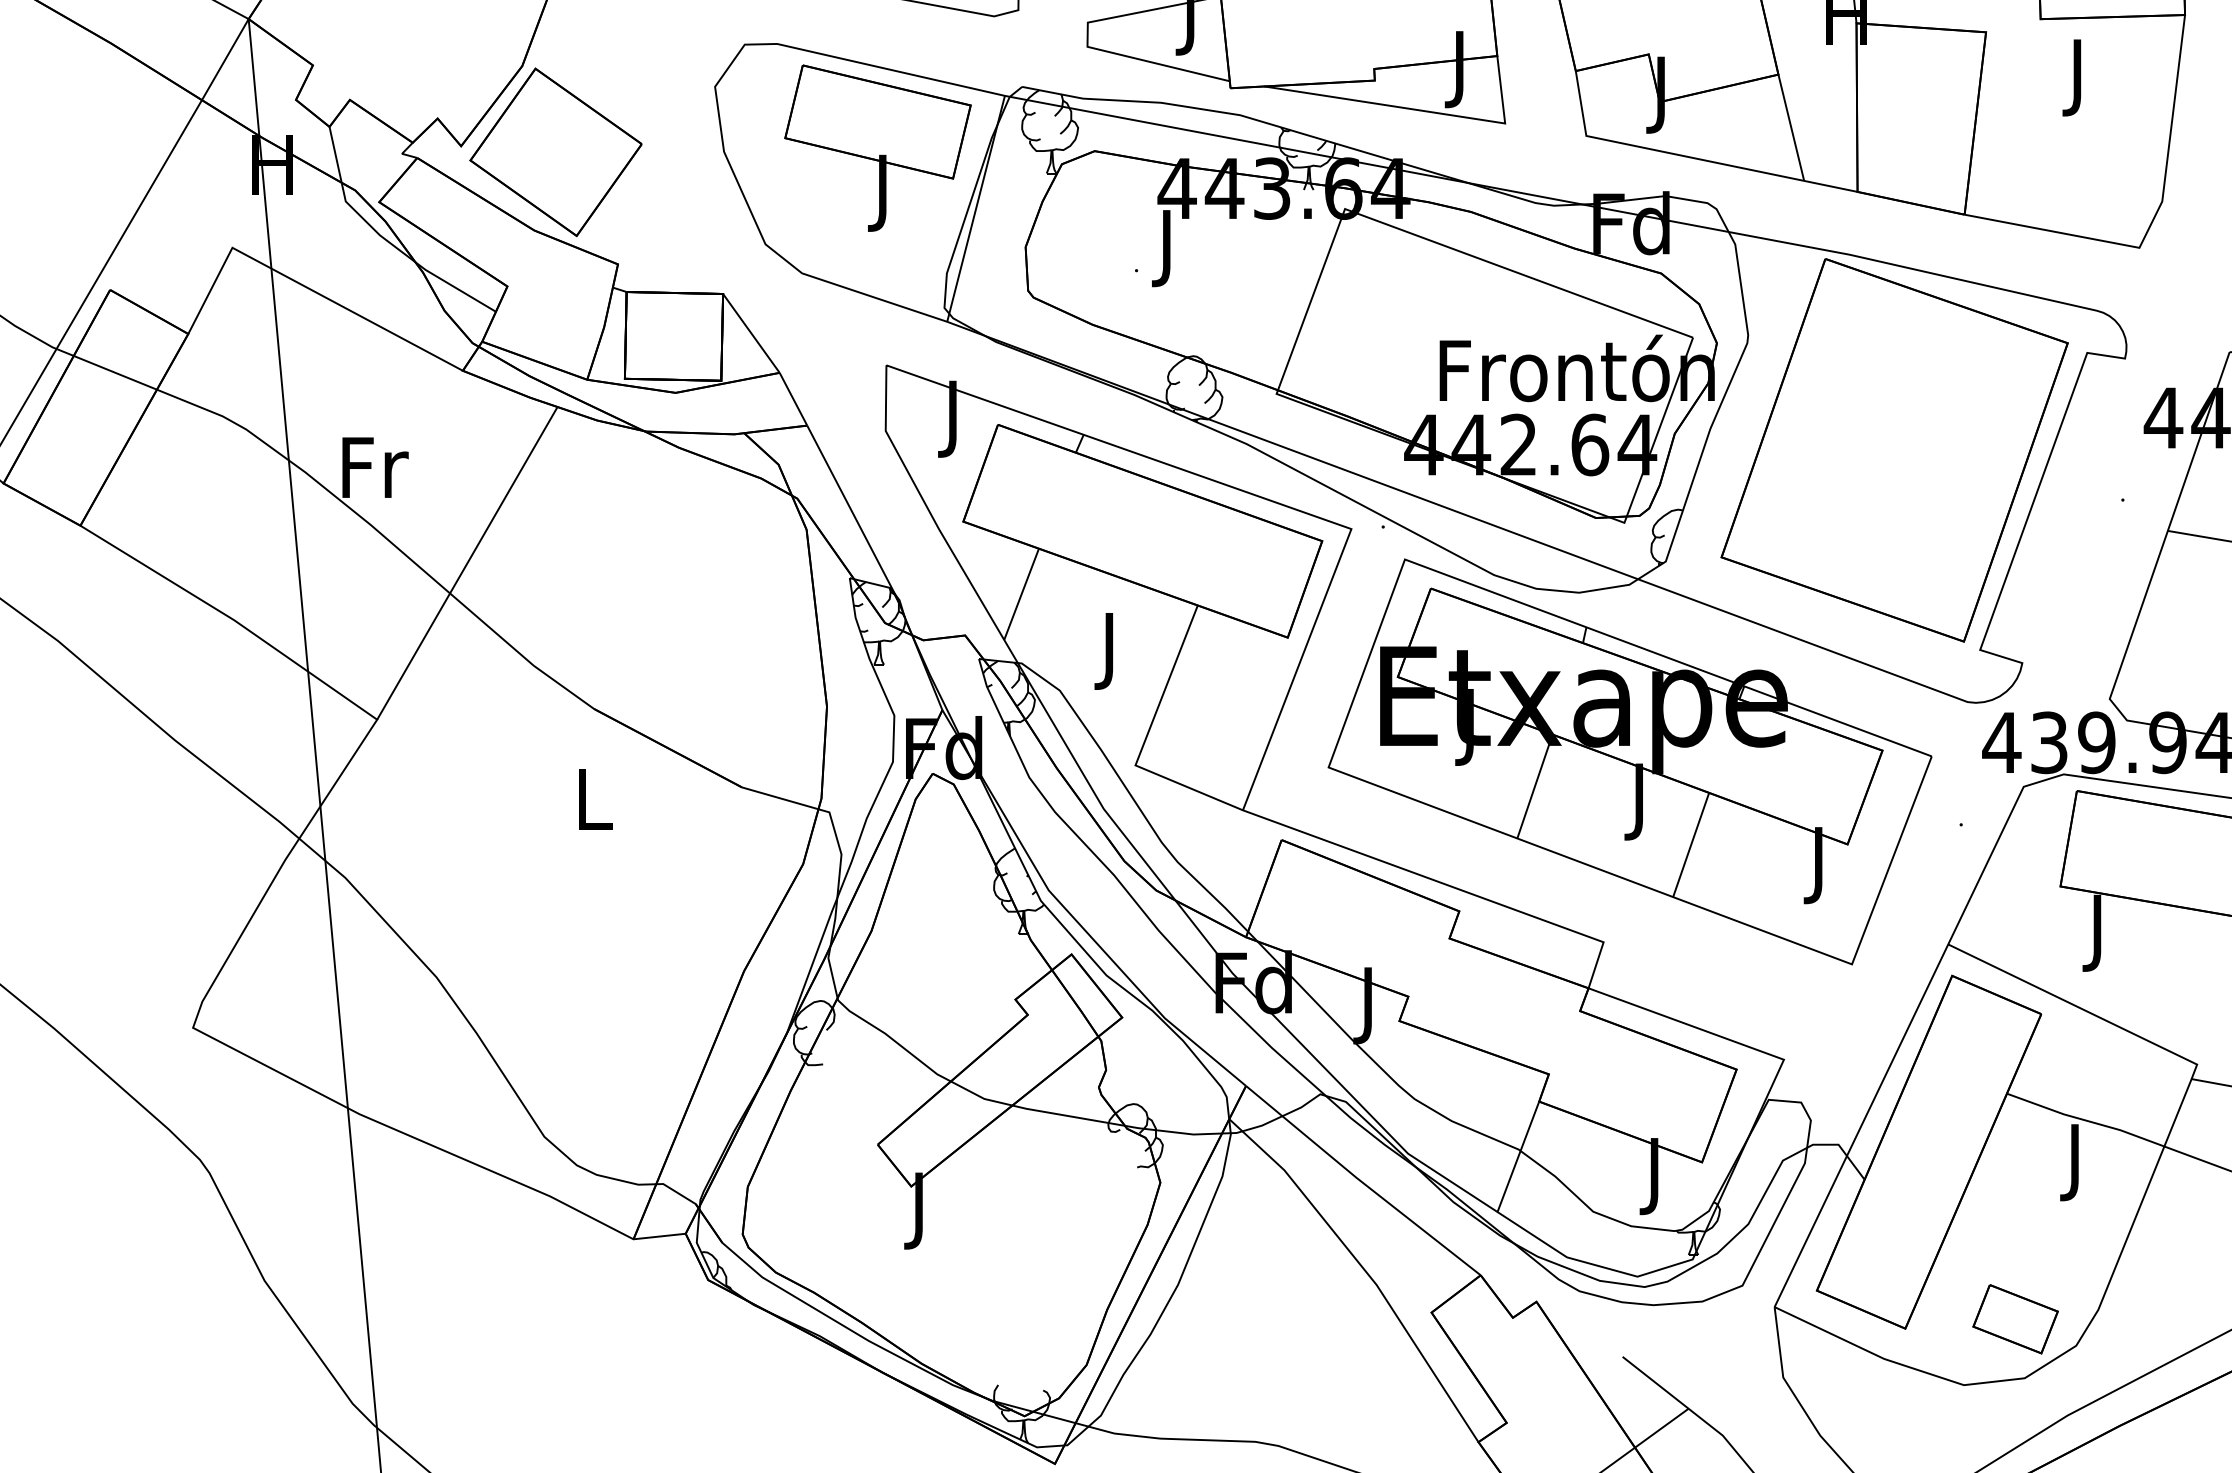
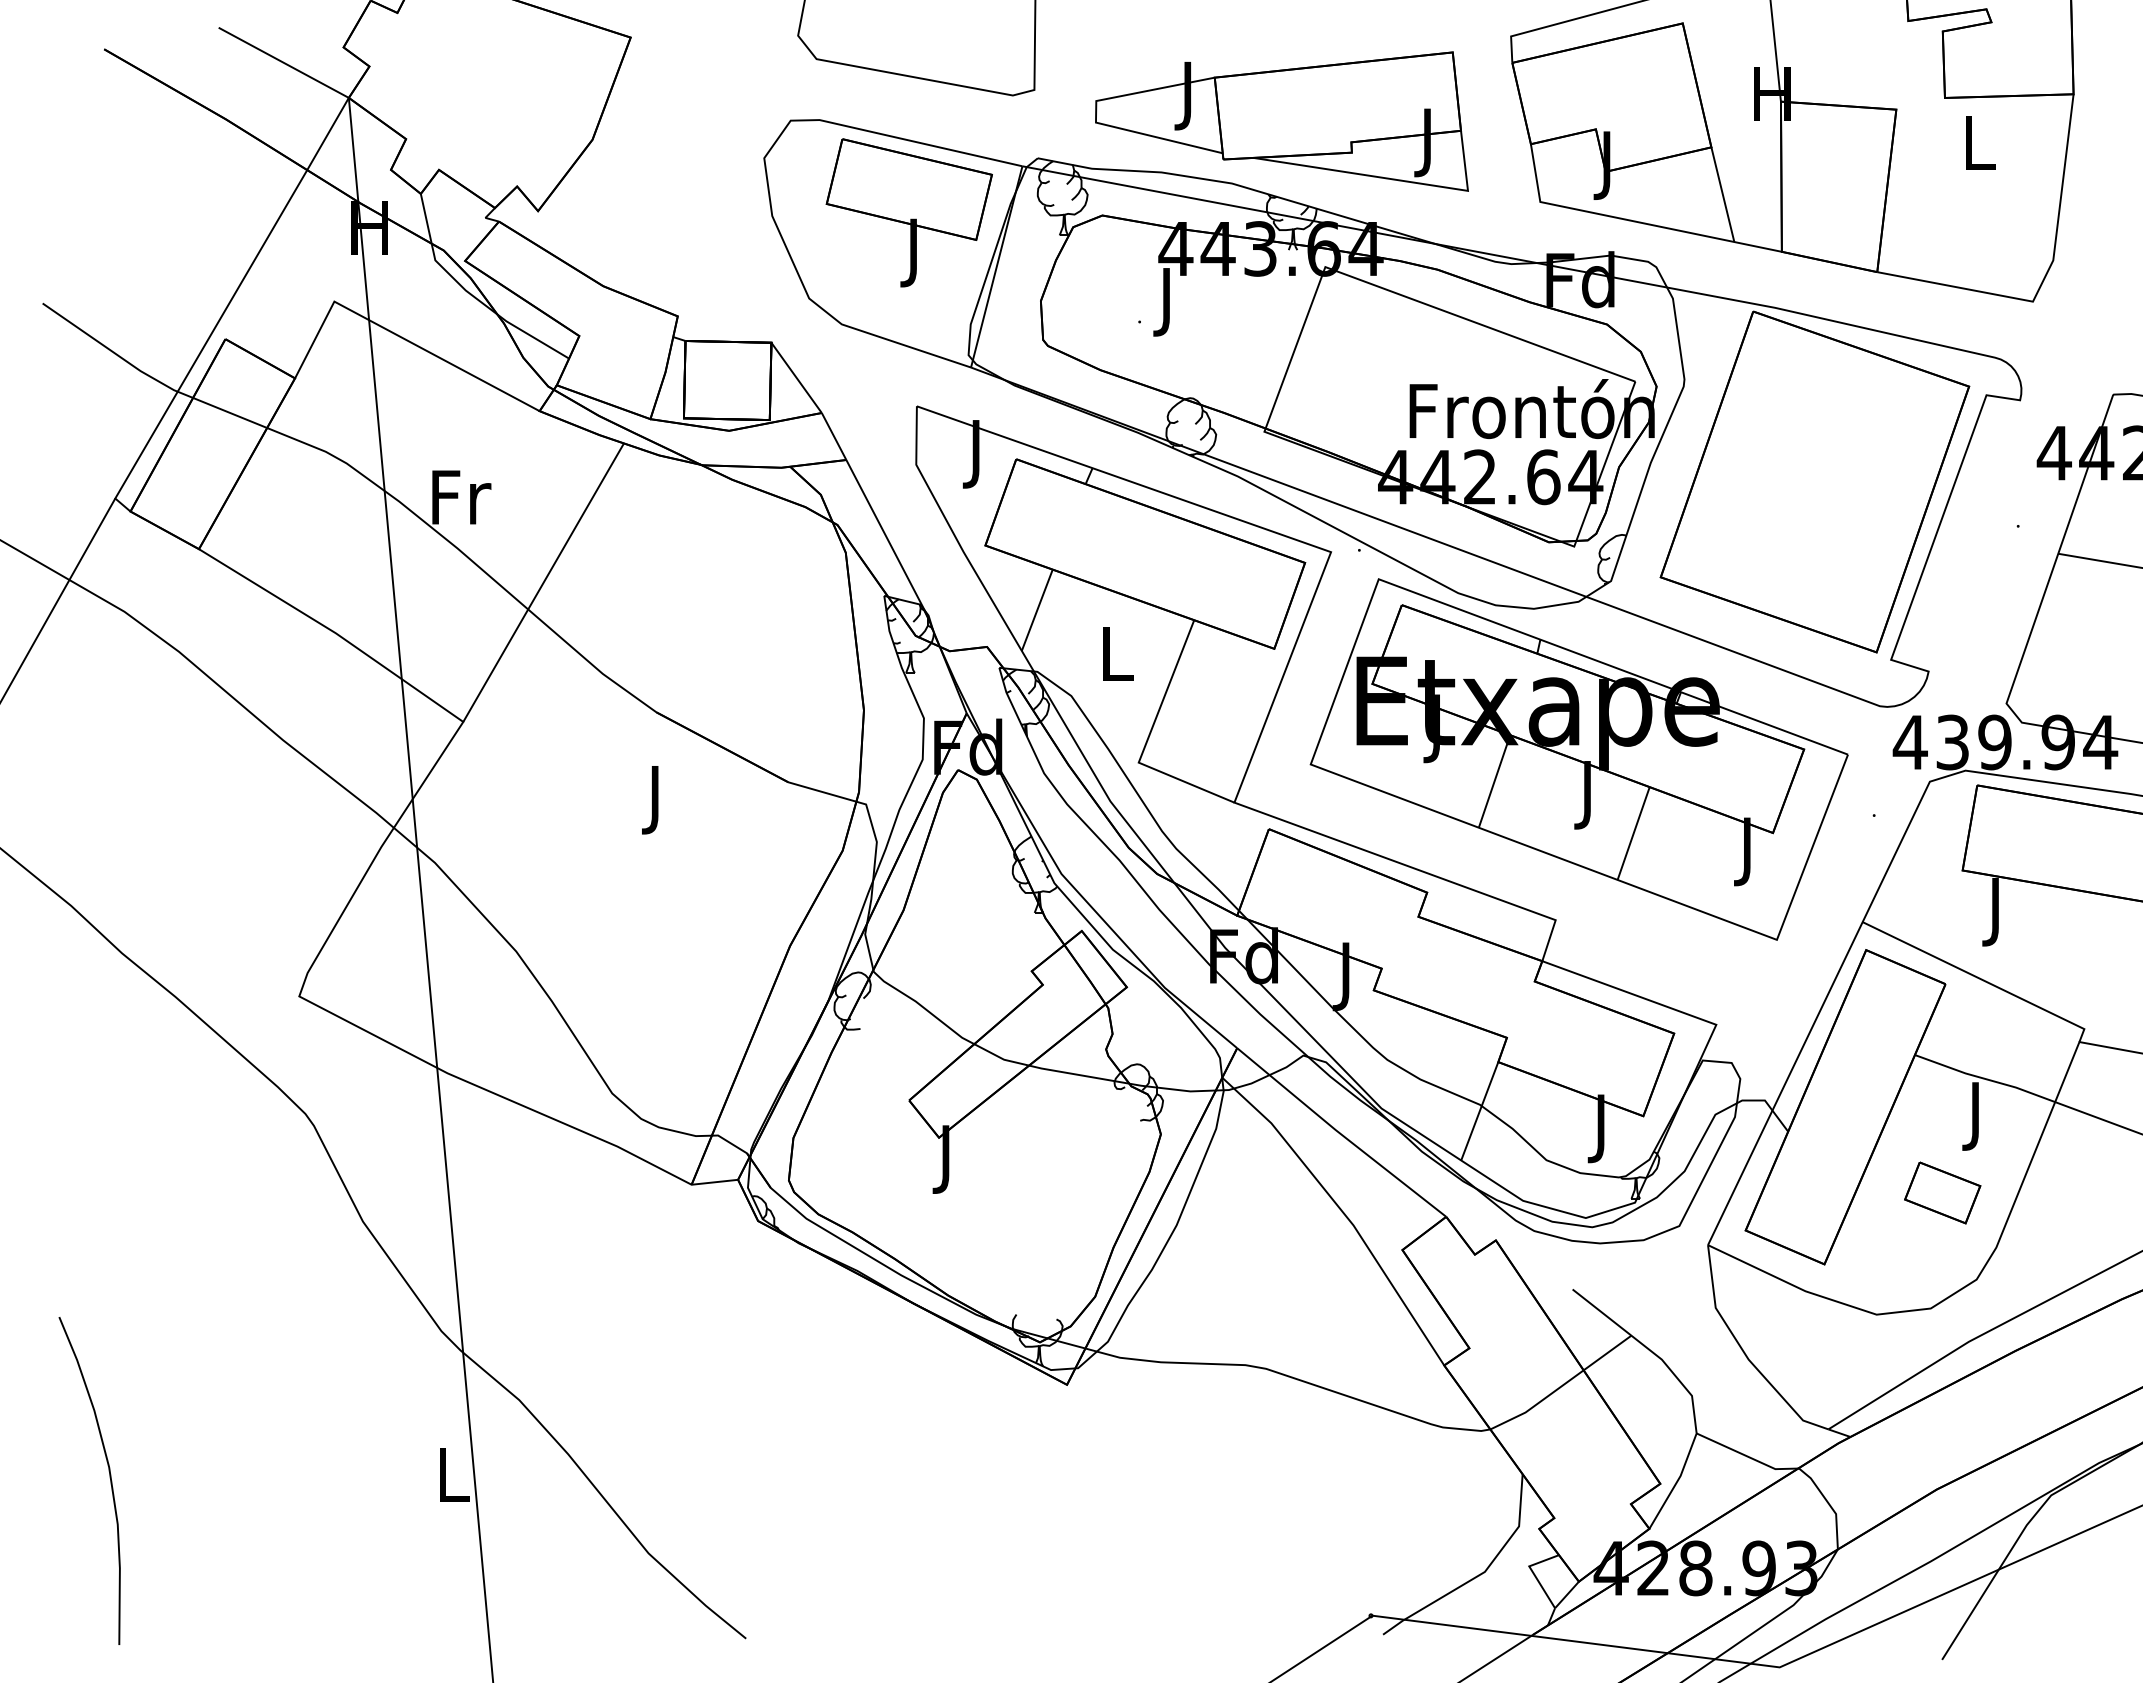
text: (2079, 78) -> (1979, 150), J -> L
part: (555, 152) -> (622, 216), removed
text: (1111, 650) -> (1117, 660), J -> L
text: (595, 807) -> (657, 800), L -> J
part: (2015, 1318) -> (1942, 1192), moved

